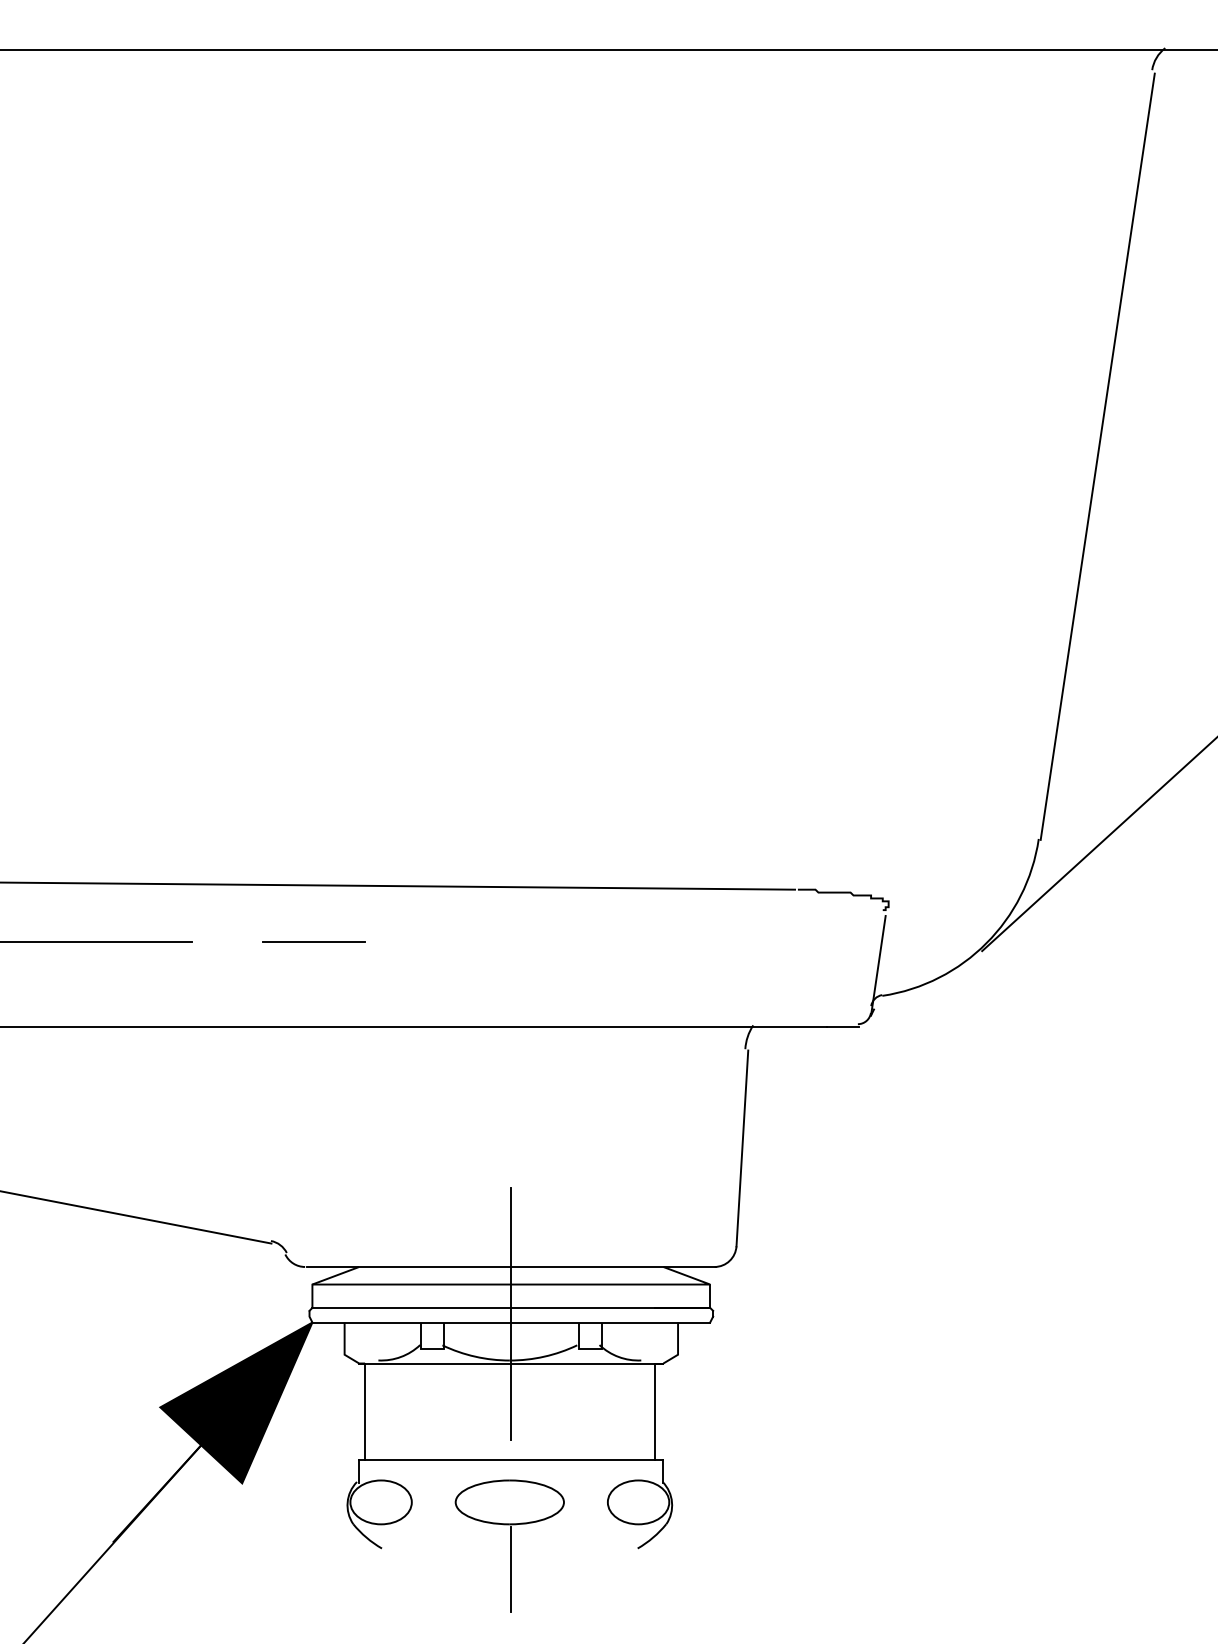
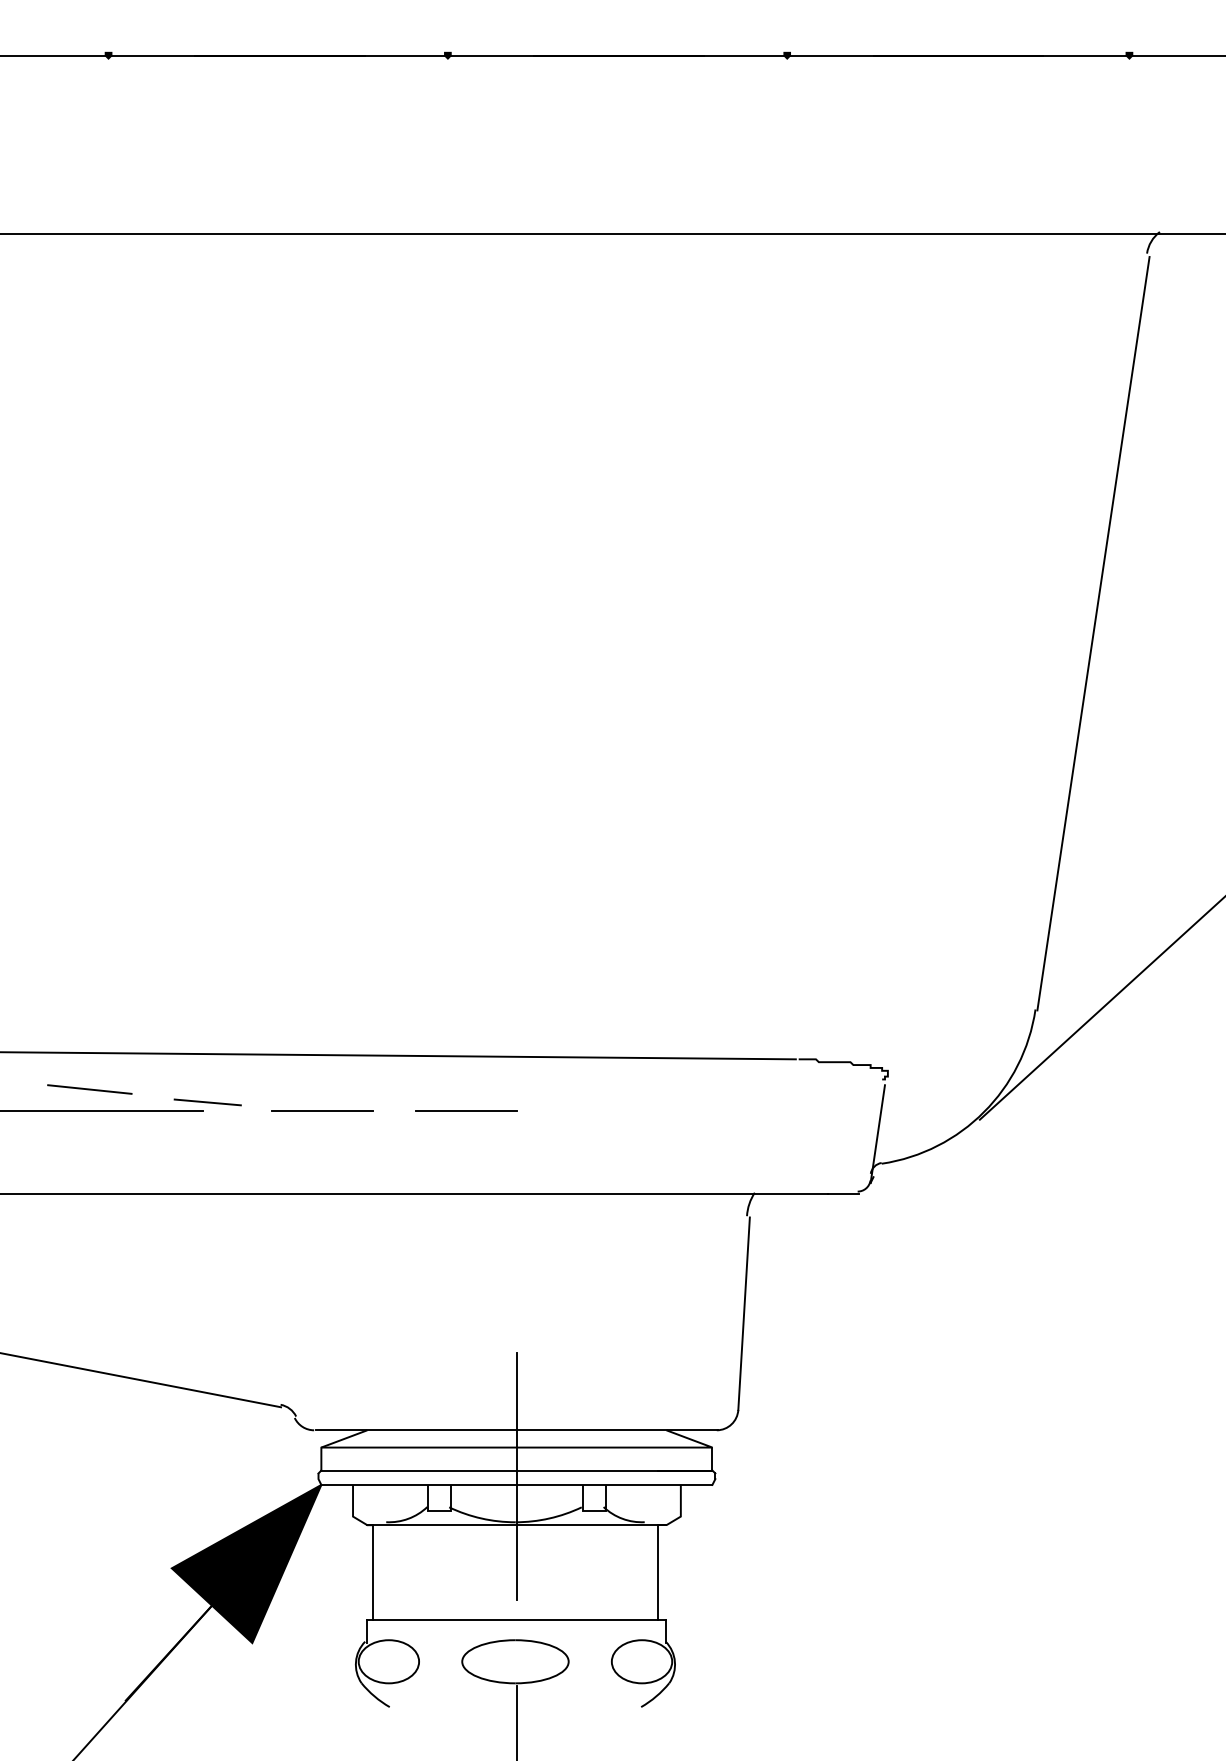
line: (76, 920) -> (89, 1089), added
line: (196, 933) -> (207, 1102), added
line: (460, 942) -> (466, 1111), added

